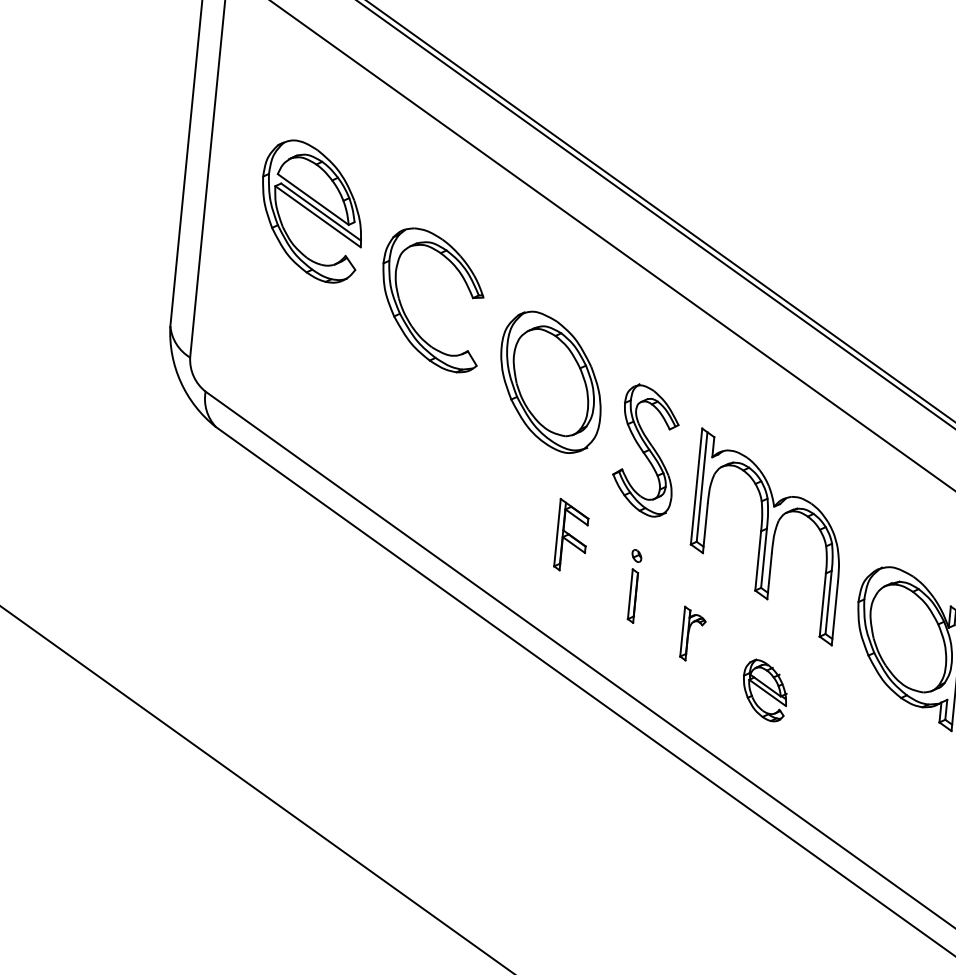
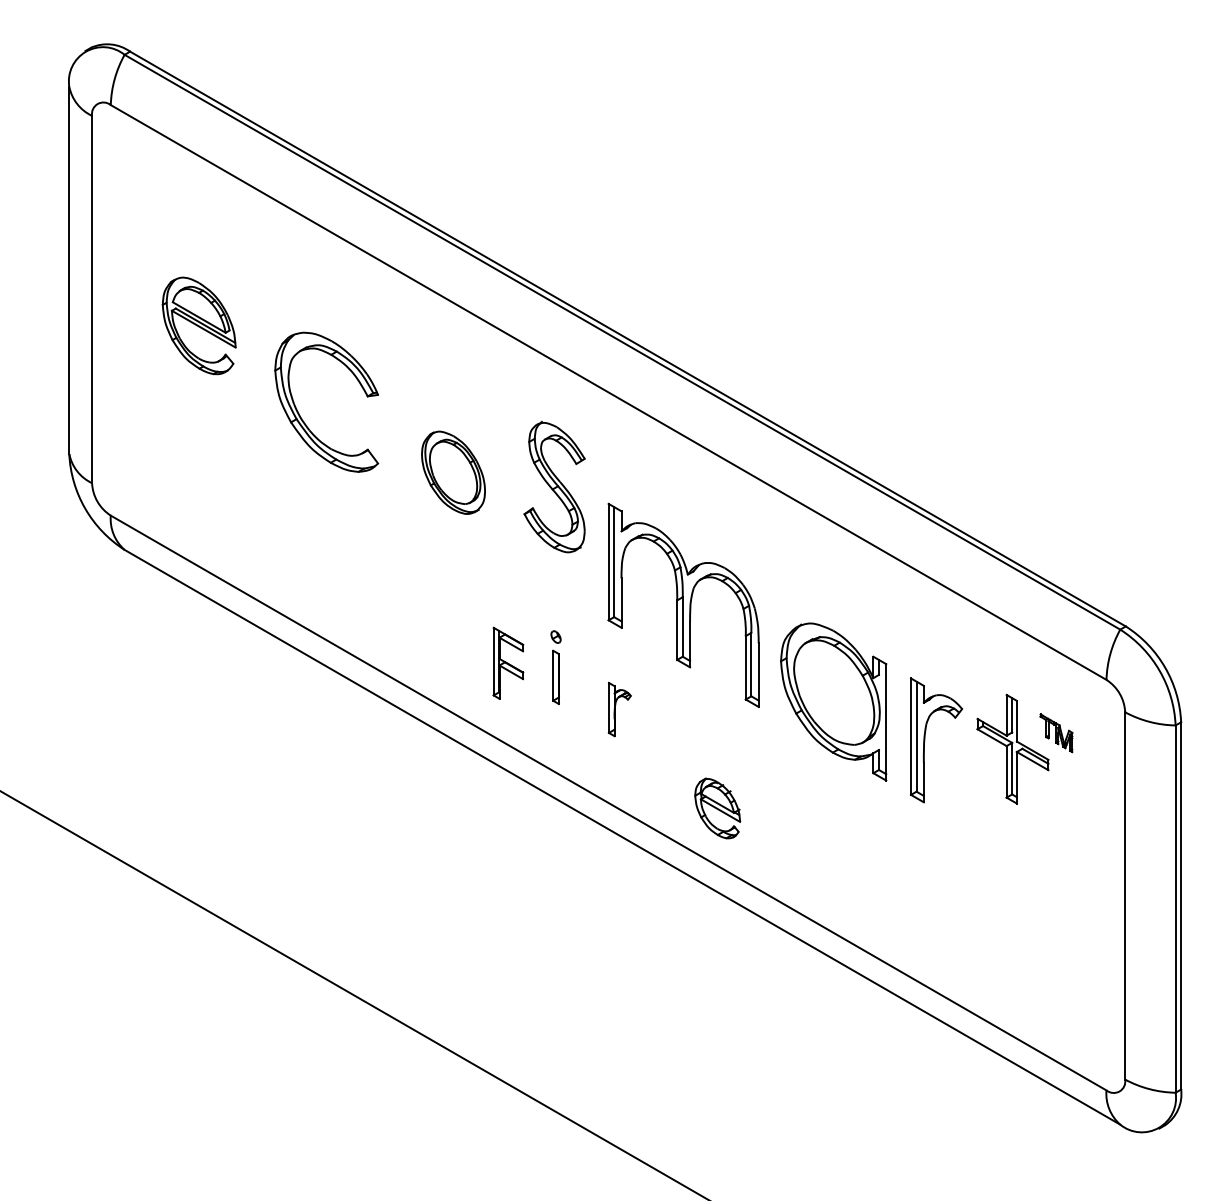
part: (312, 211) -> (199, 325), size x0.7
part: (550, 382) -> (453, 472), size x0.6
part: (645, 449) -> (554, 486), moved
part: (572, 534) -> (508, 662), moved
part: (764, 690) -> (717, 808), moved

